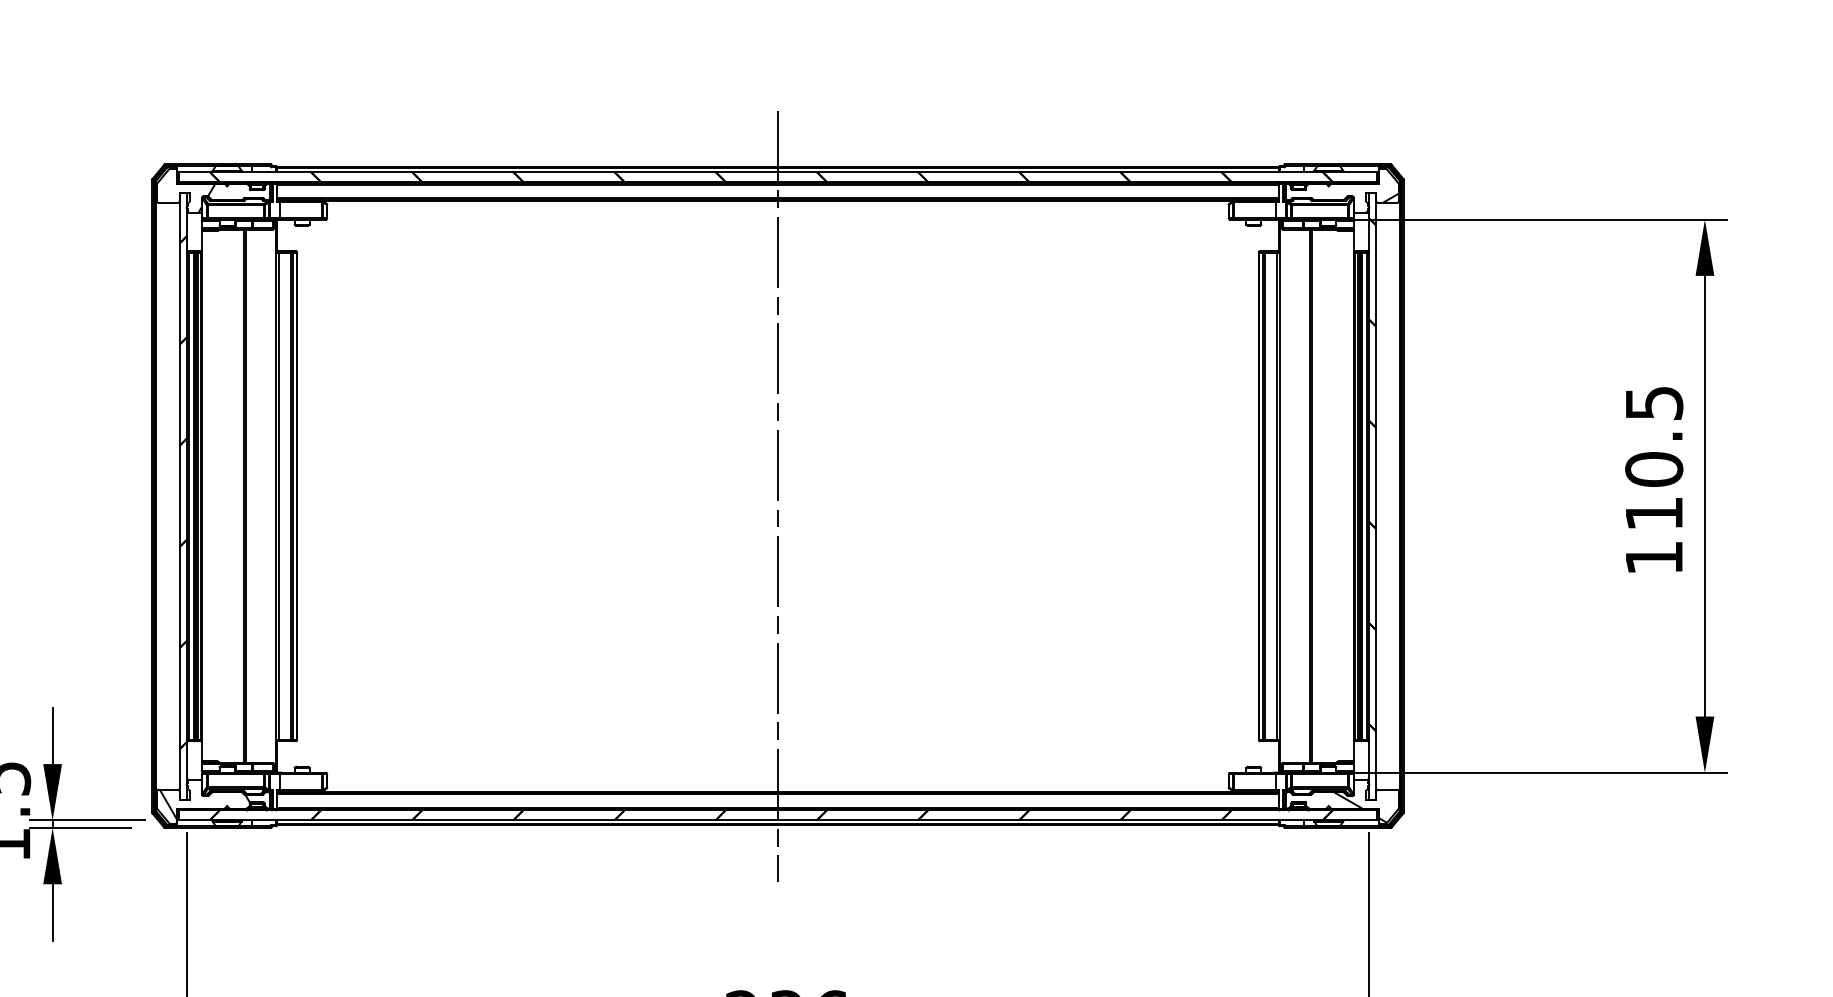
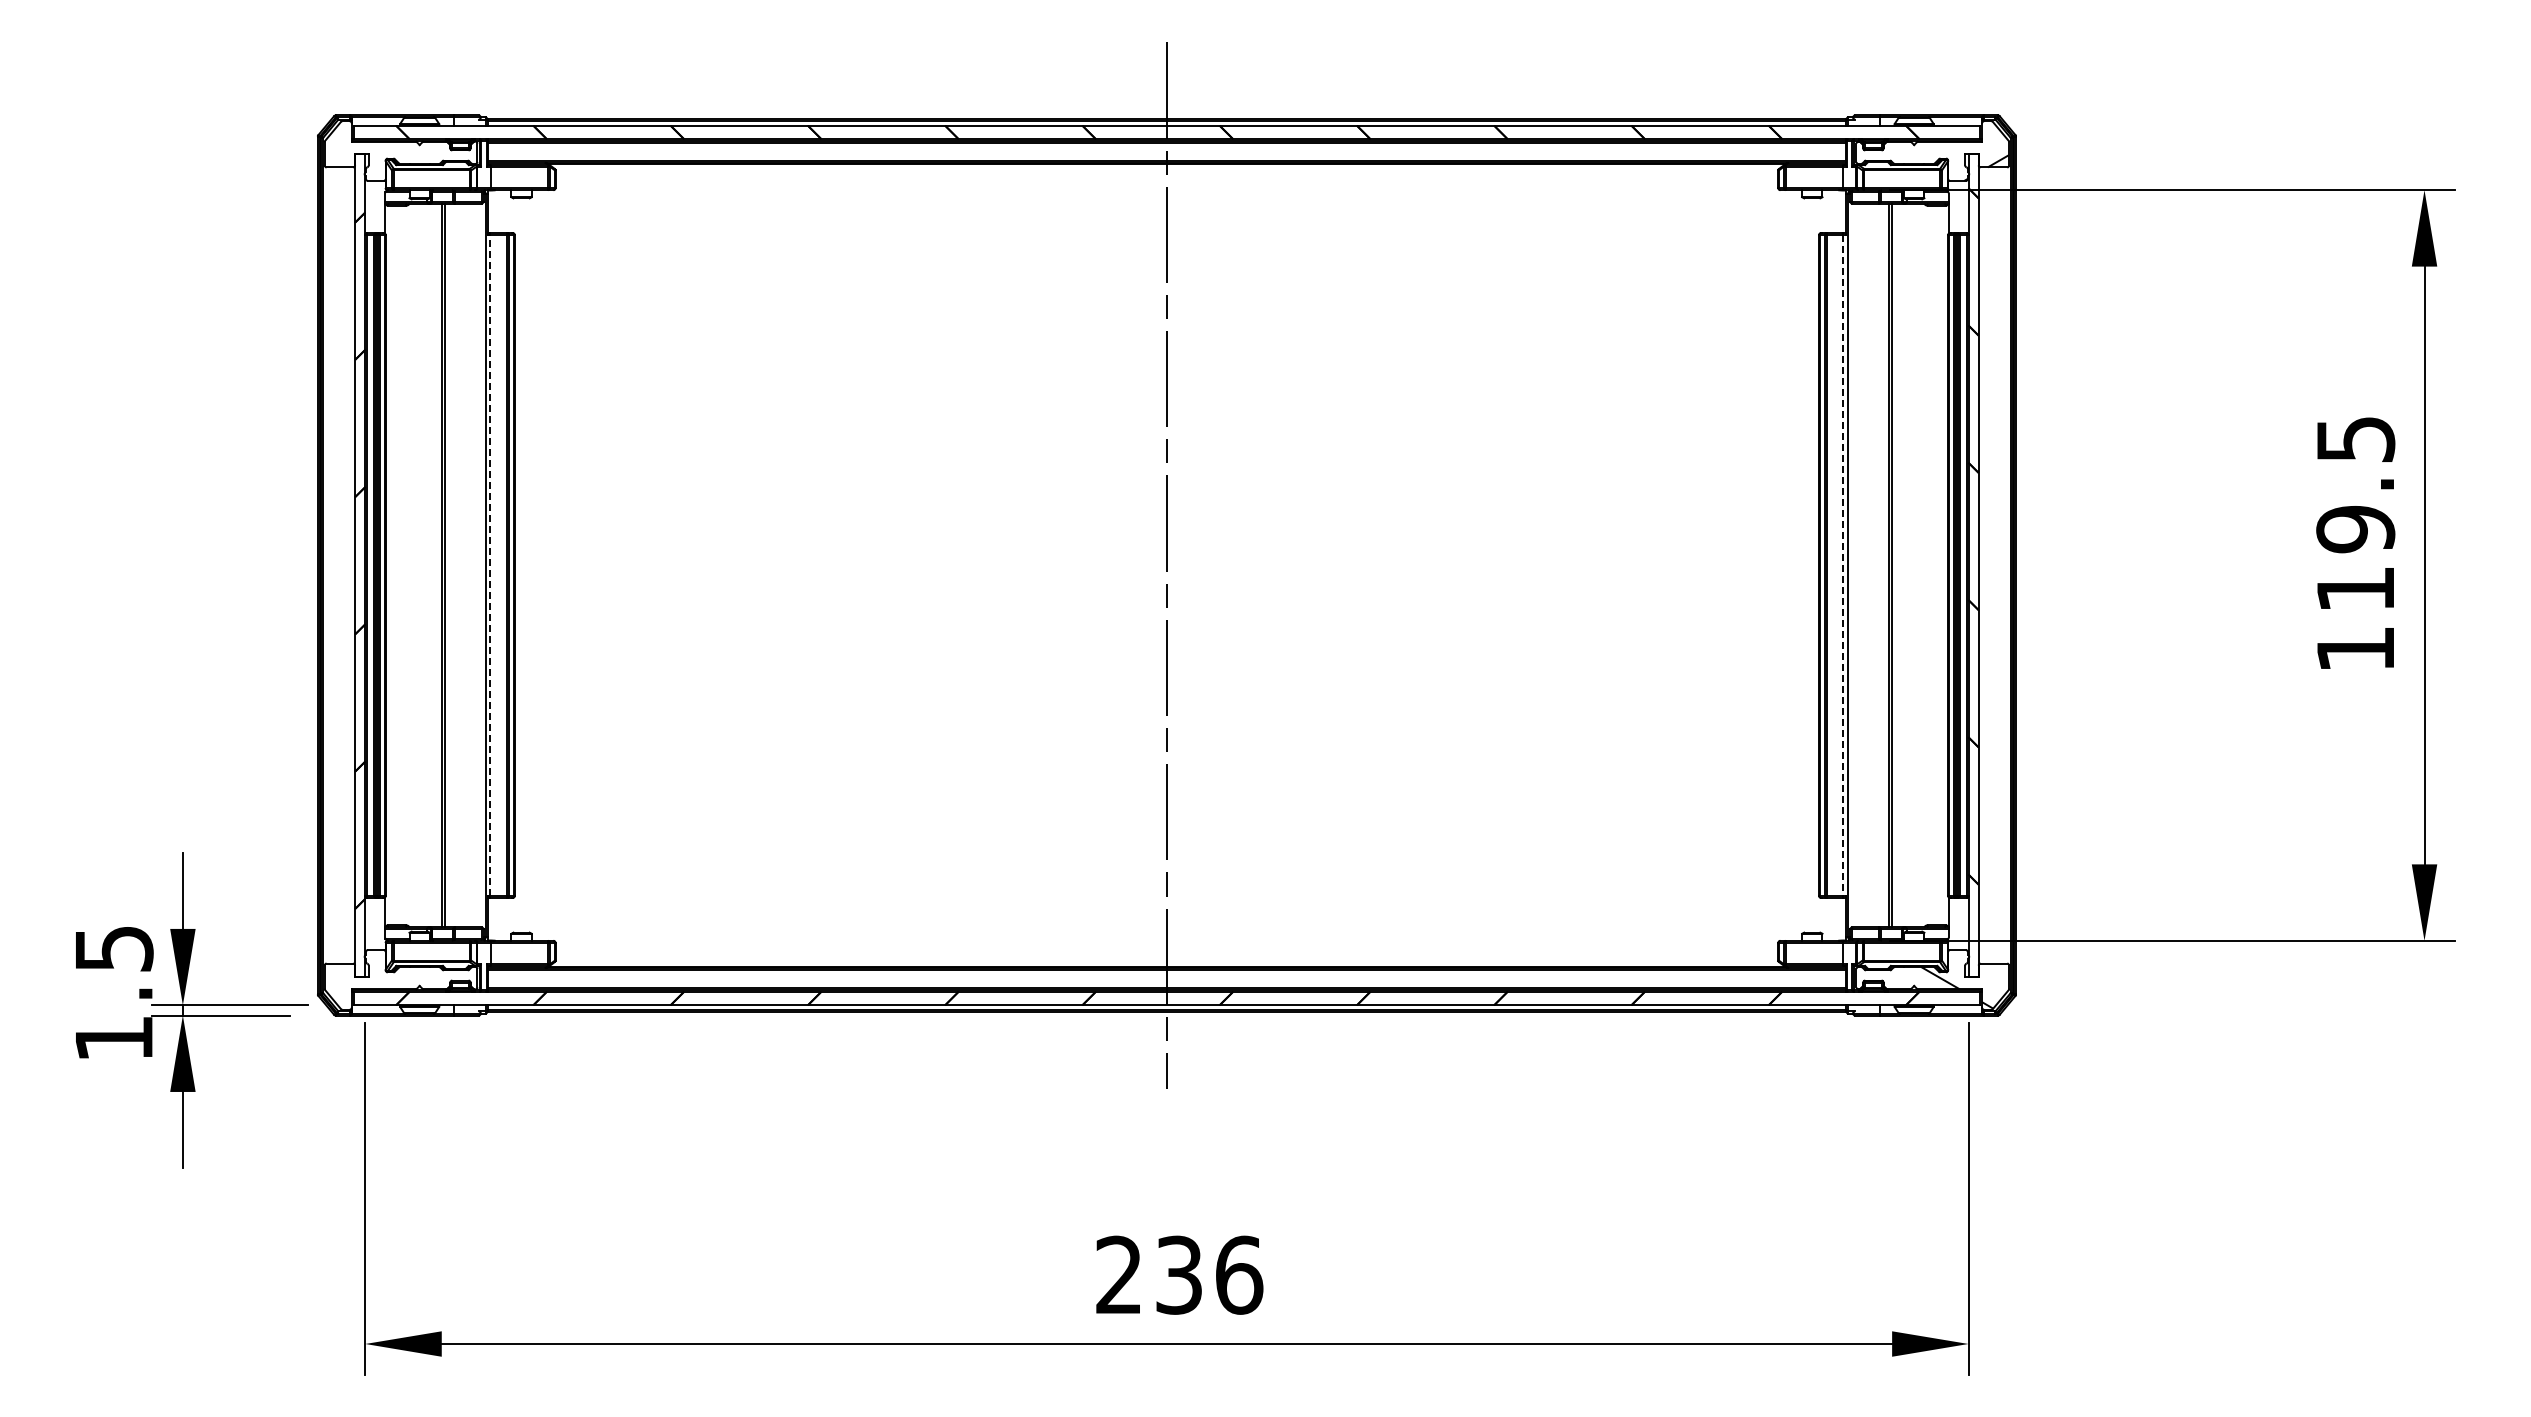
hatch: (206, 198) -> (391, 161), removed
text: (1654, 469) -> (2355, 529), 110.5 -> 119.5
line: (279, 496) -> (490, 565), solid -> dashed
line: (1276, 496) -> (1843, 566), solid -> dashed
hatch: (204, 804) -> (389, 983), removed

